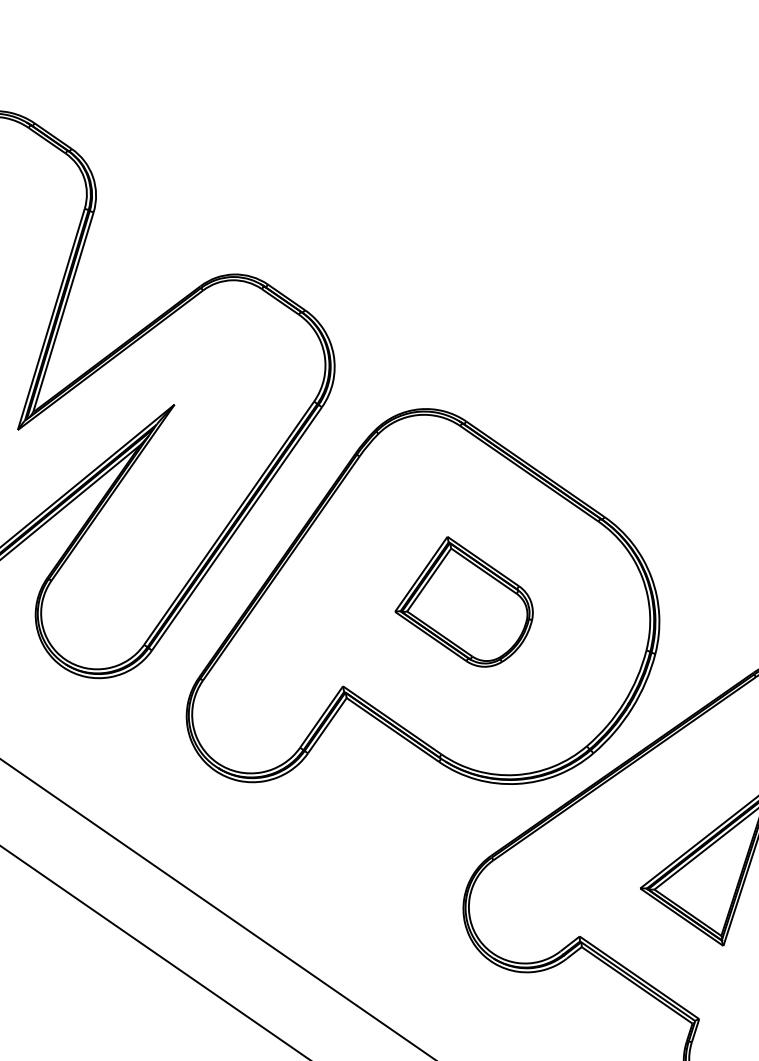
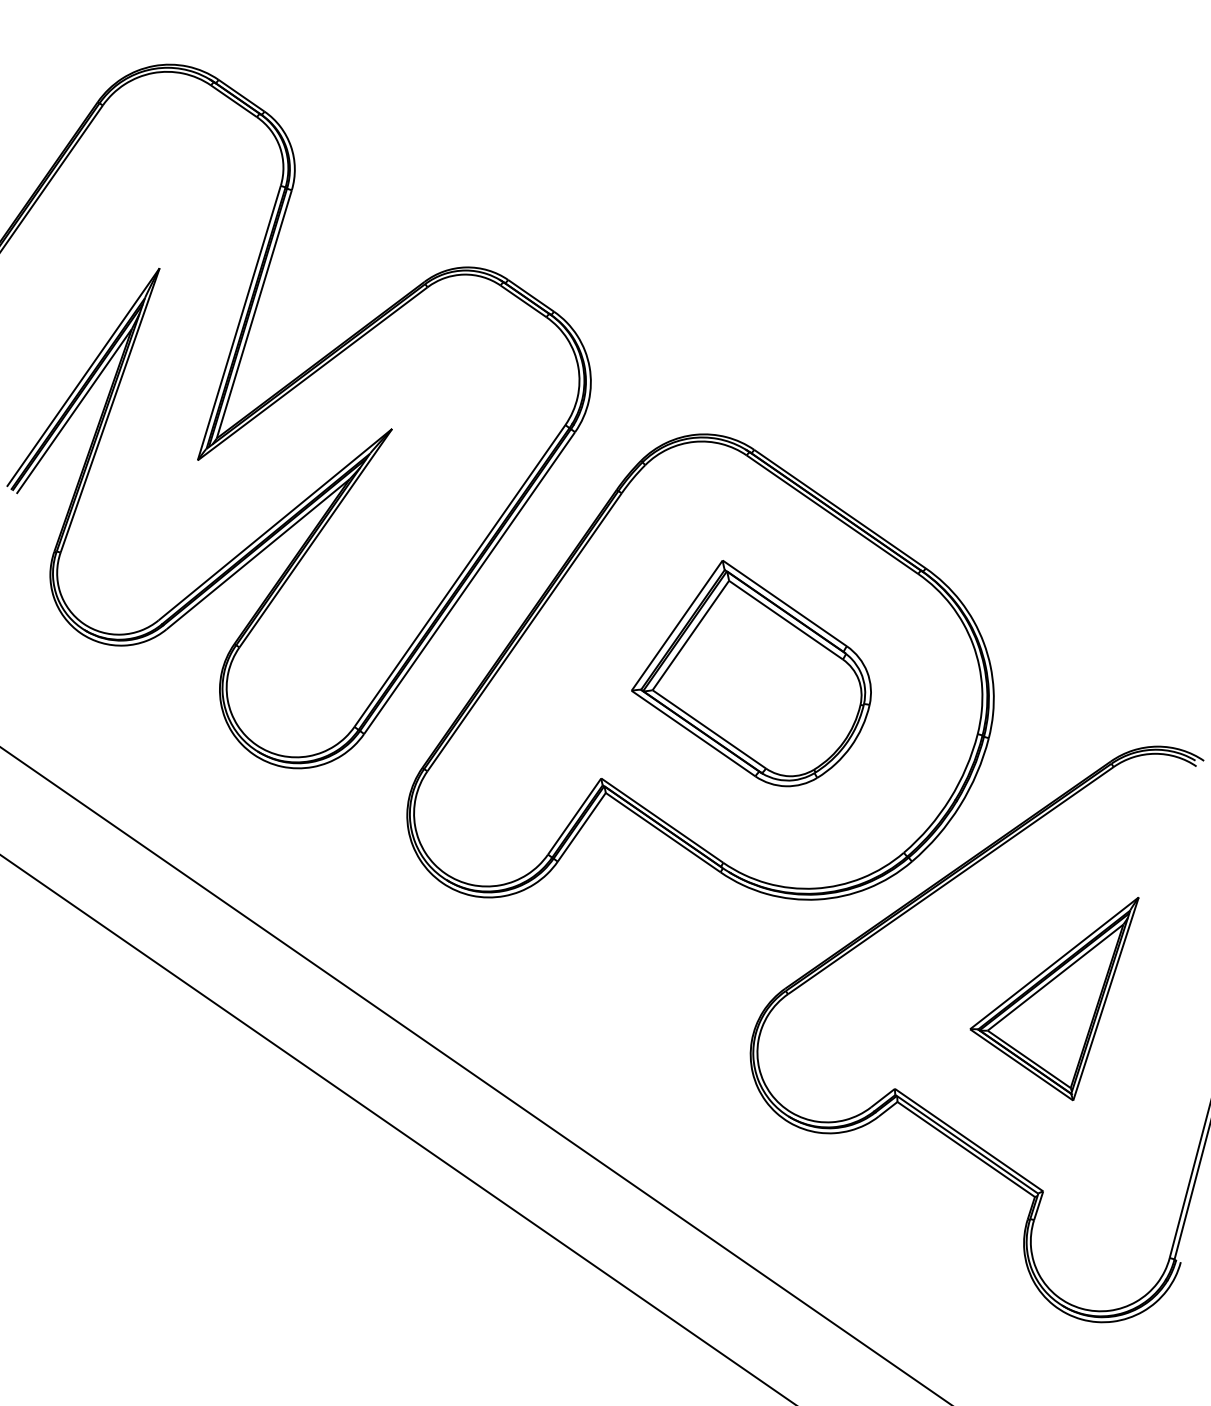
part: (464, 601) -> (751, 673), size x1.4

